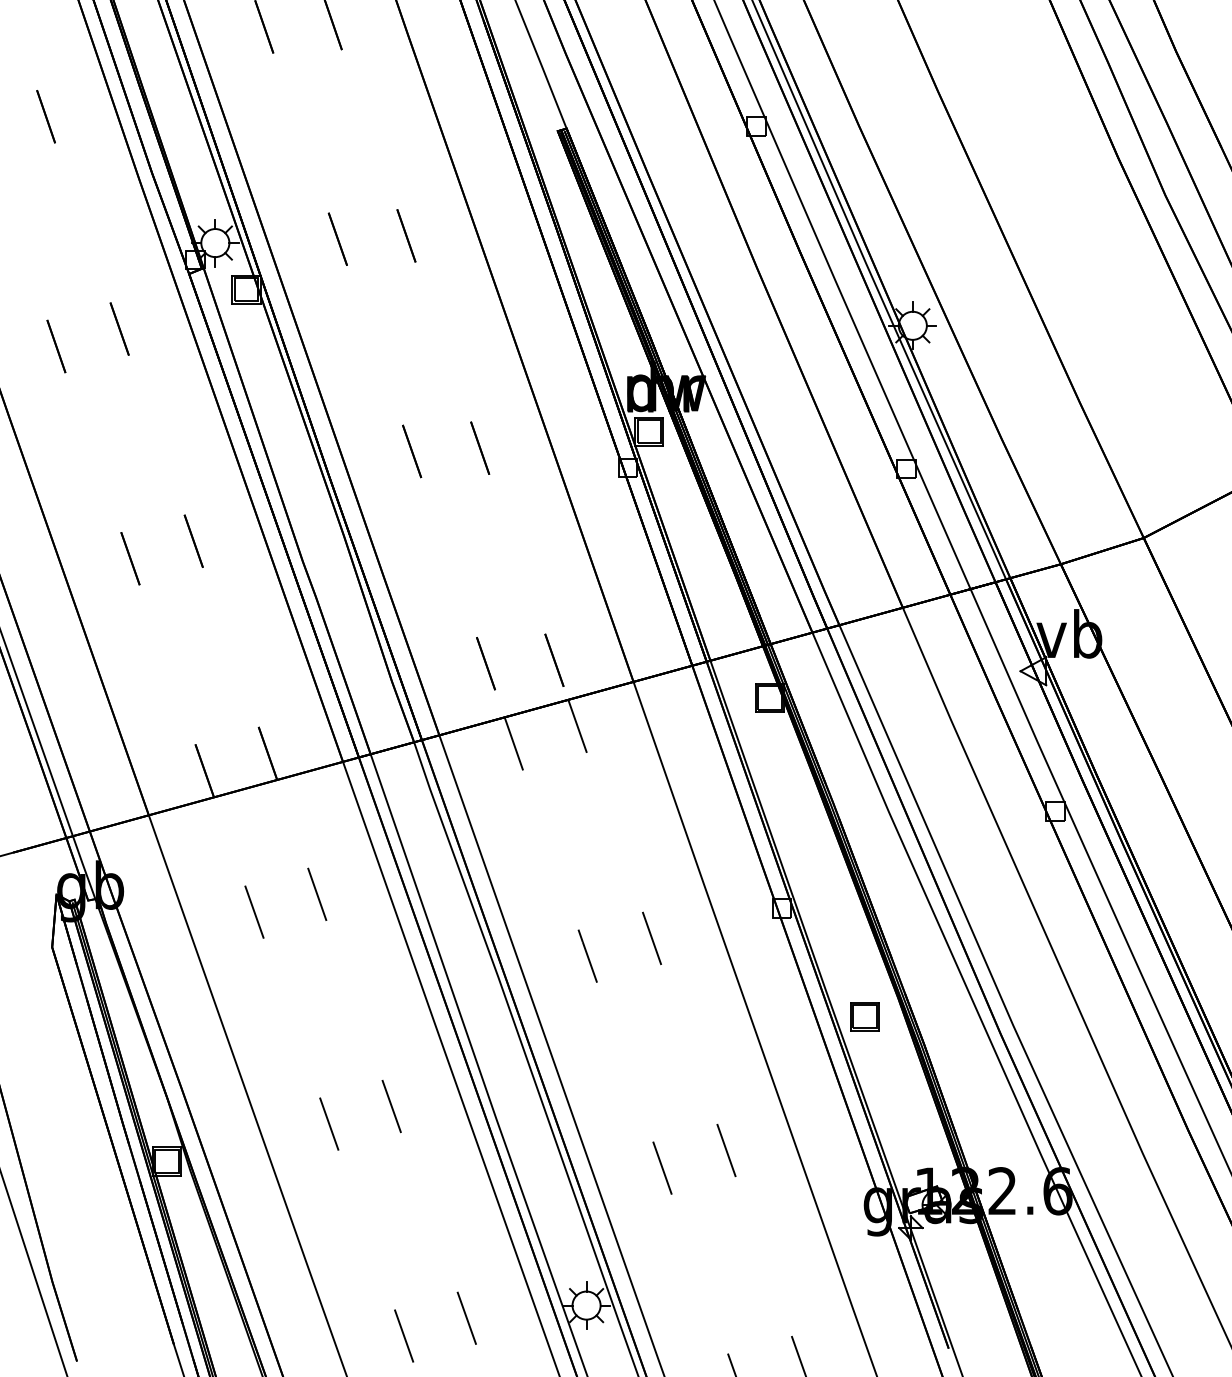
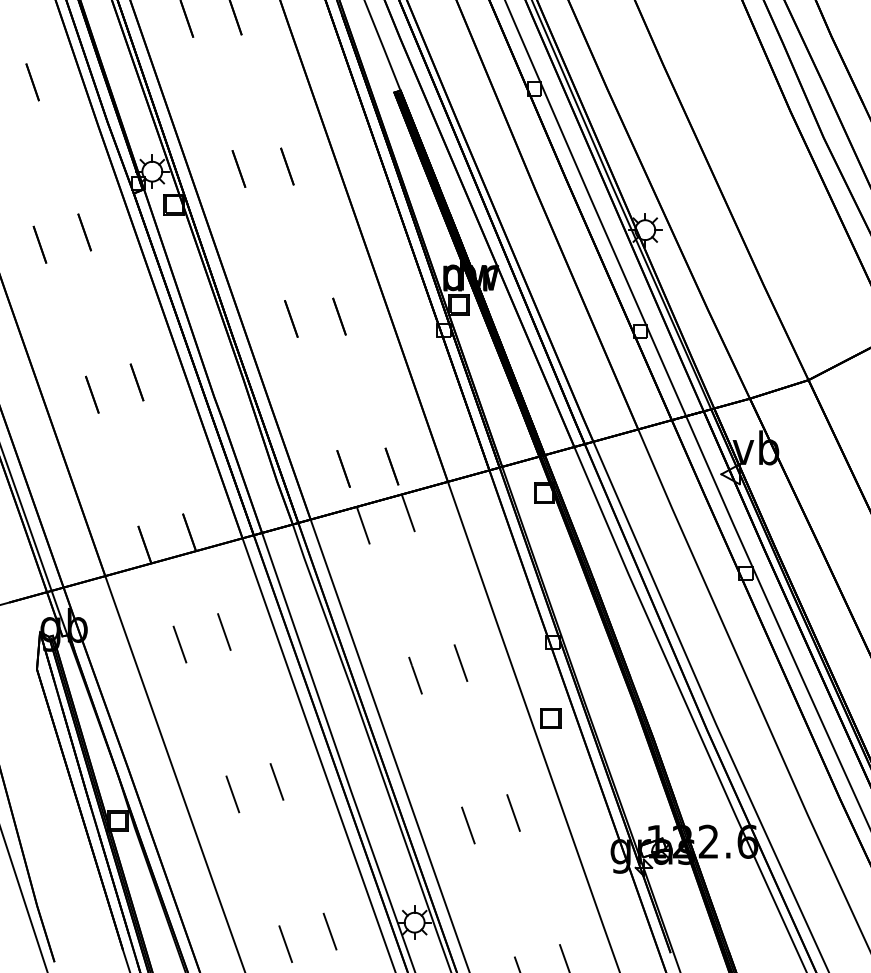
part: (864, 1016) -> (550, 718), moved

